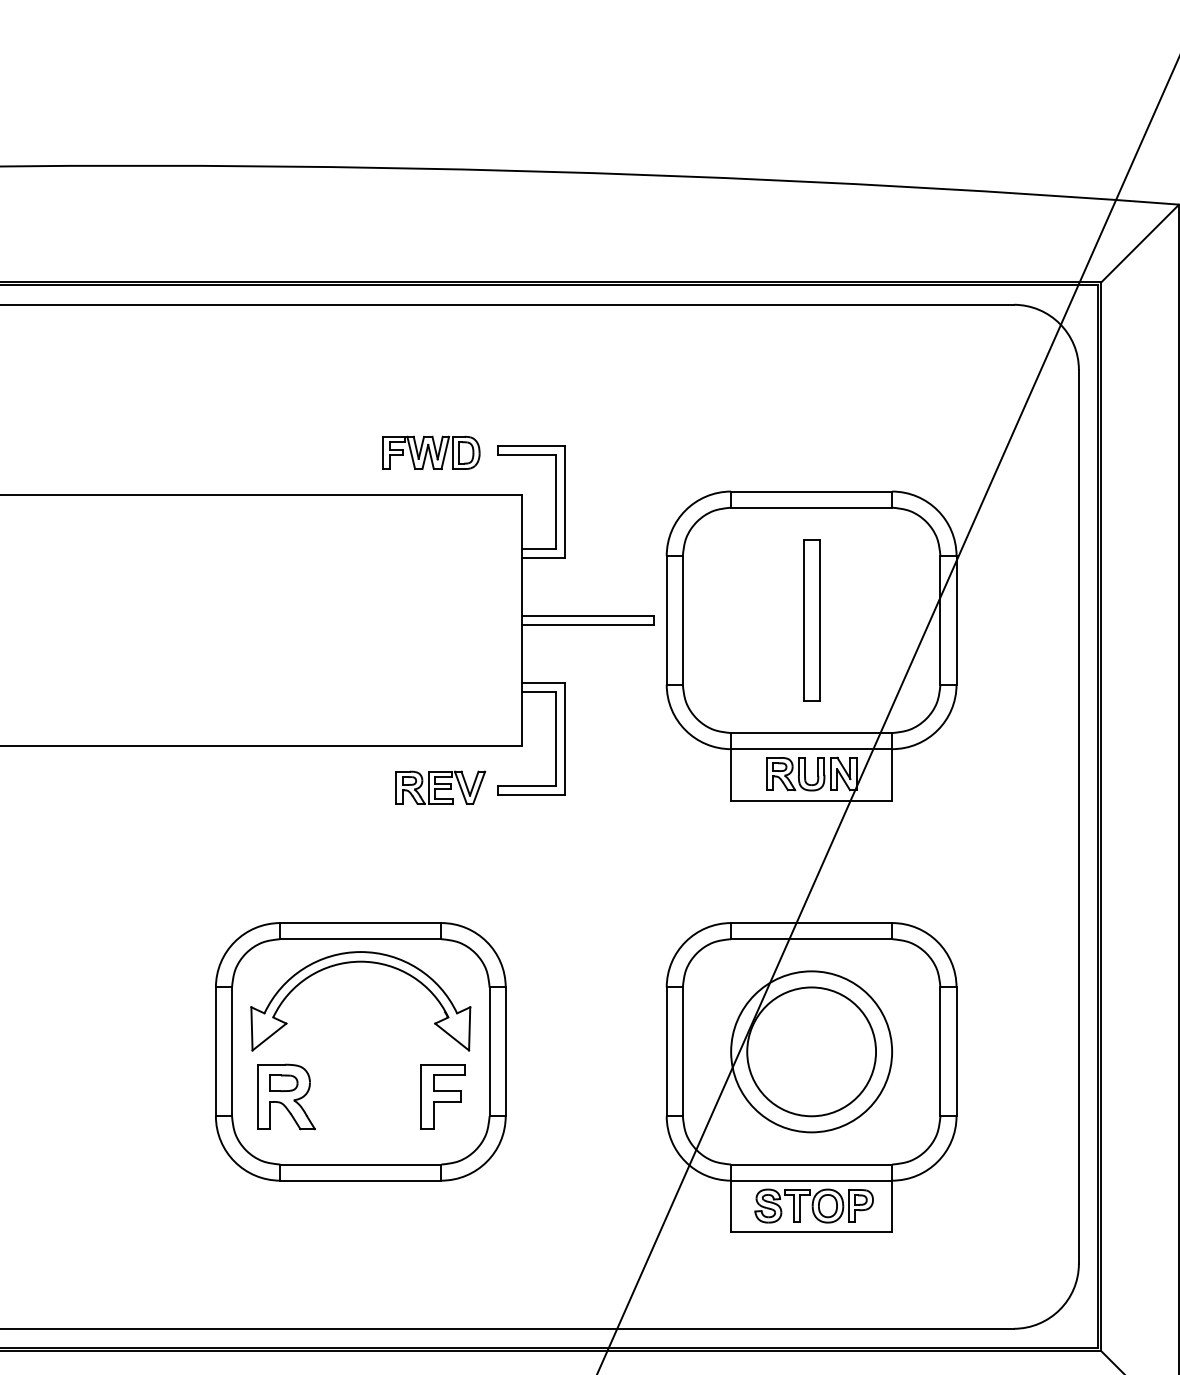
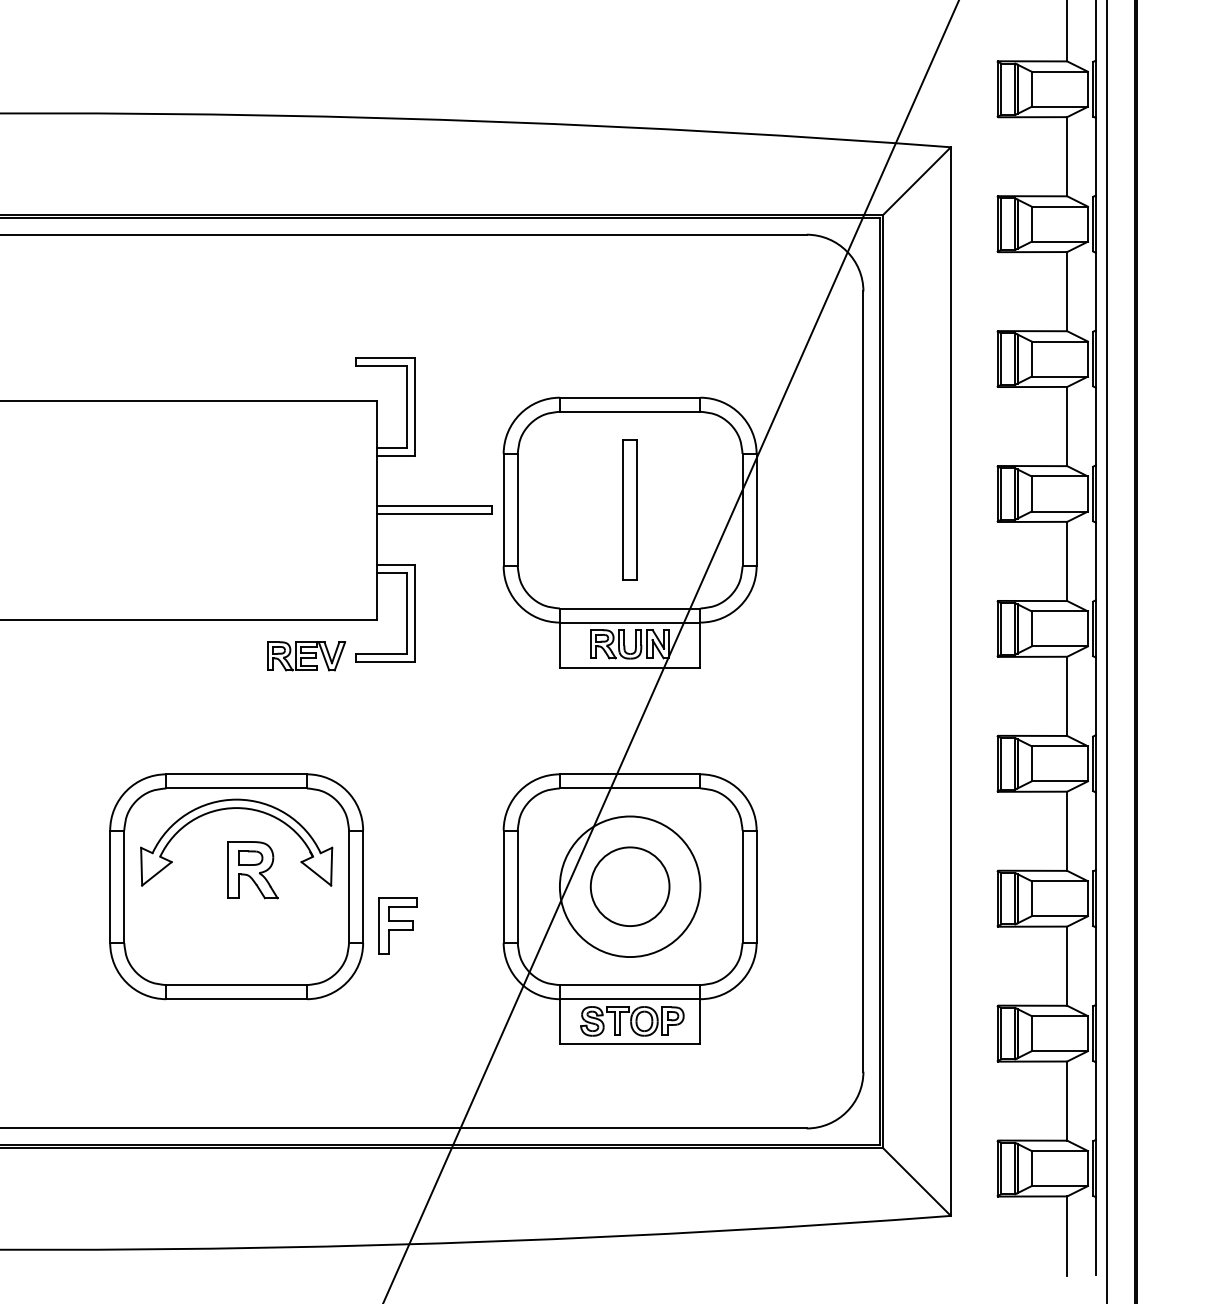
part: (431, 452) -> (298, 363), removed
circle: (810, 1051) -> (629, 886), size x0.7
part: (443, 1096) -> (397, 925), moved
part: (286, 1097) -> (252, 870), moved

